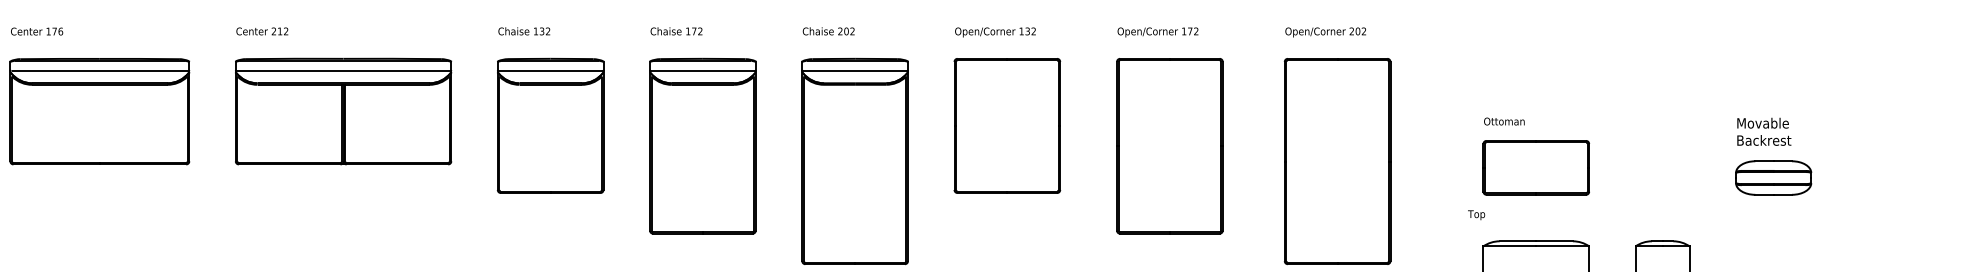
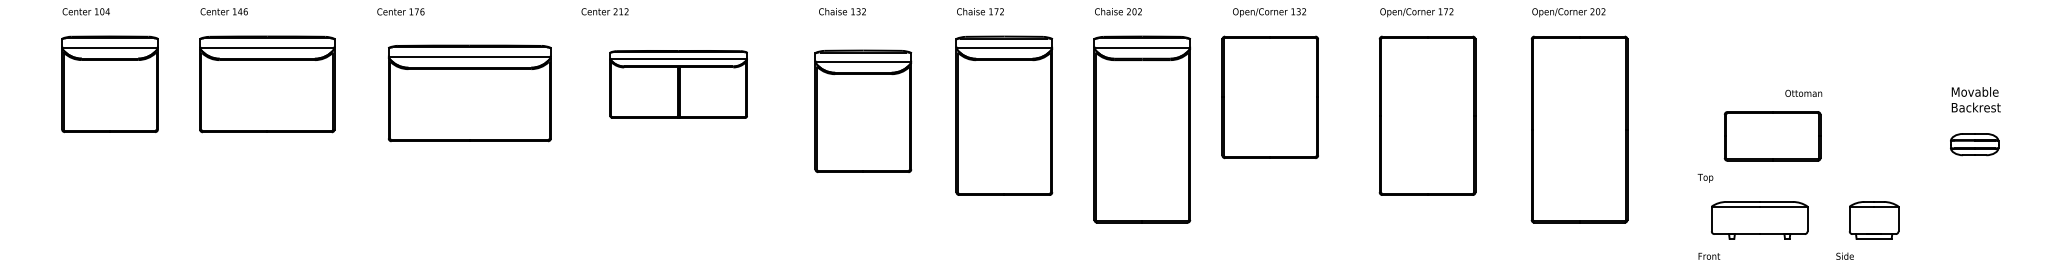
part: (99, 111) -> (469, 93), moved
part: (343, 111) -> (678, 84), size x0.7
text: (1504, 120) -> (1803, 92), moved
part: (550, 124) -> (863, 110), moved
part: (1006, 126) -> (1269, 97), moved
text: (1763, 131) -> (1975, 99), moved
part: (1536, 167) -> (1772, 136), moved
part: (1773, 177) -> (1974, 144), size x0.7

